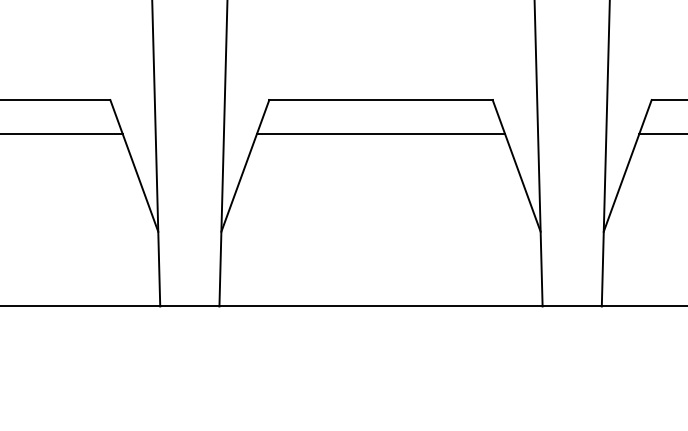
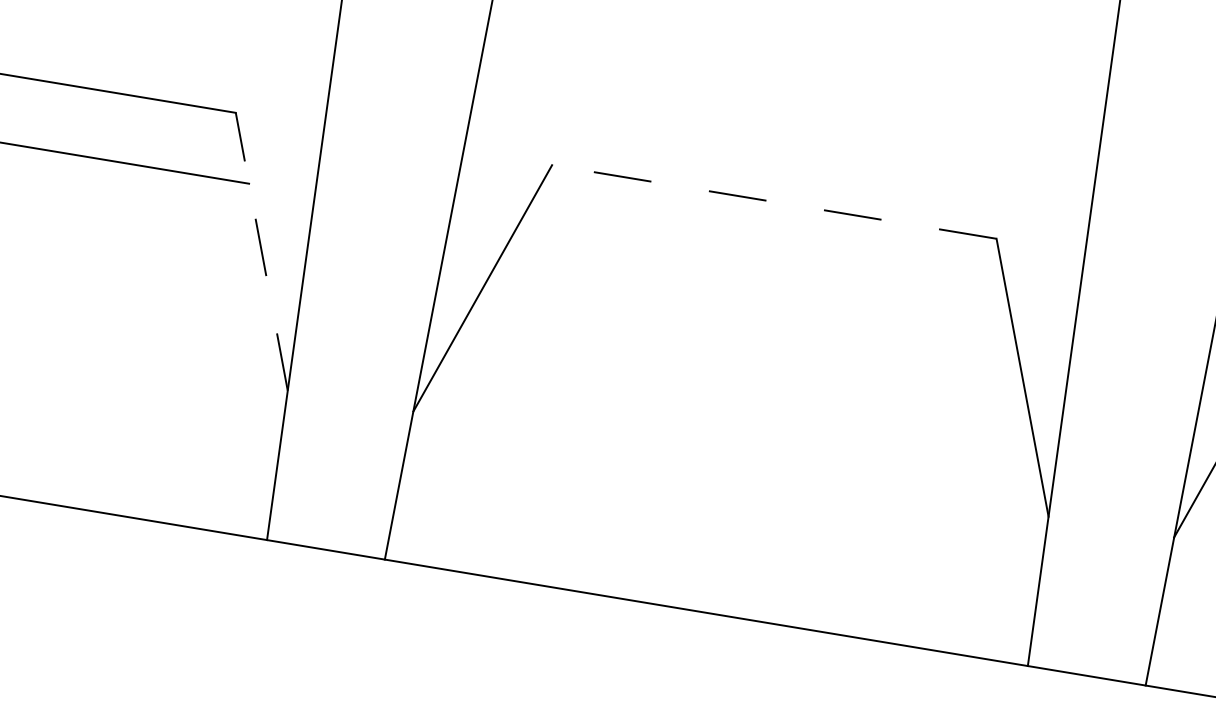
line: (381, 100) -> (775, 203), solid -> dashed
line: (380, 133) -> (762, 268), removed
line: (134, 165) -> (262, 251), solid -> dashed

